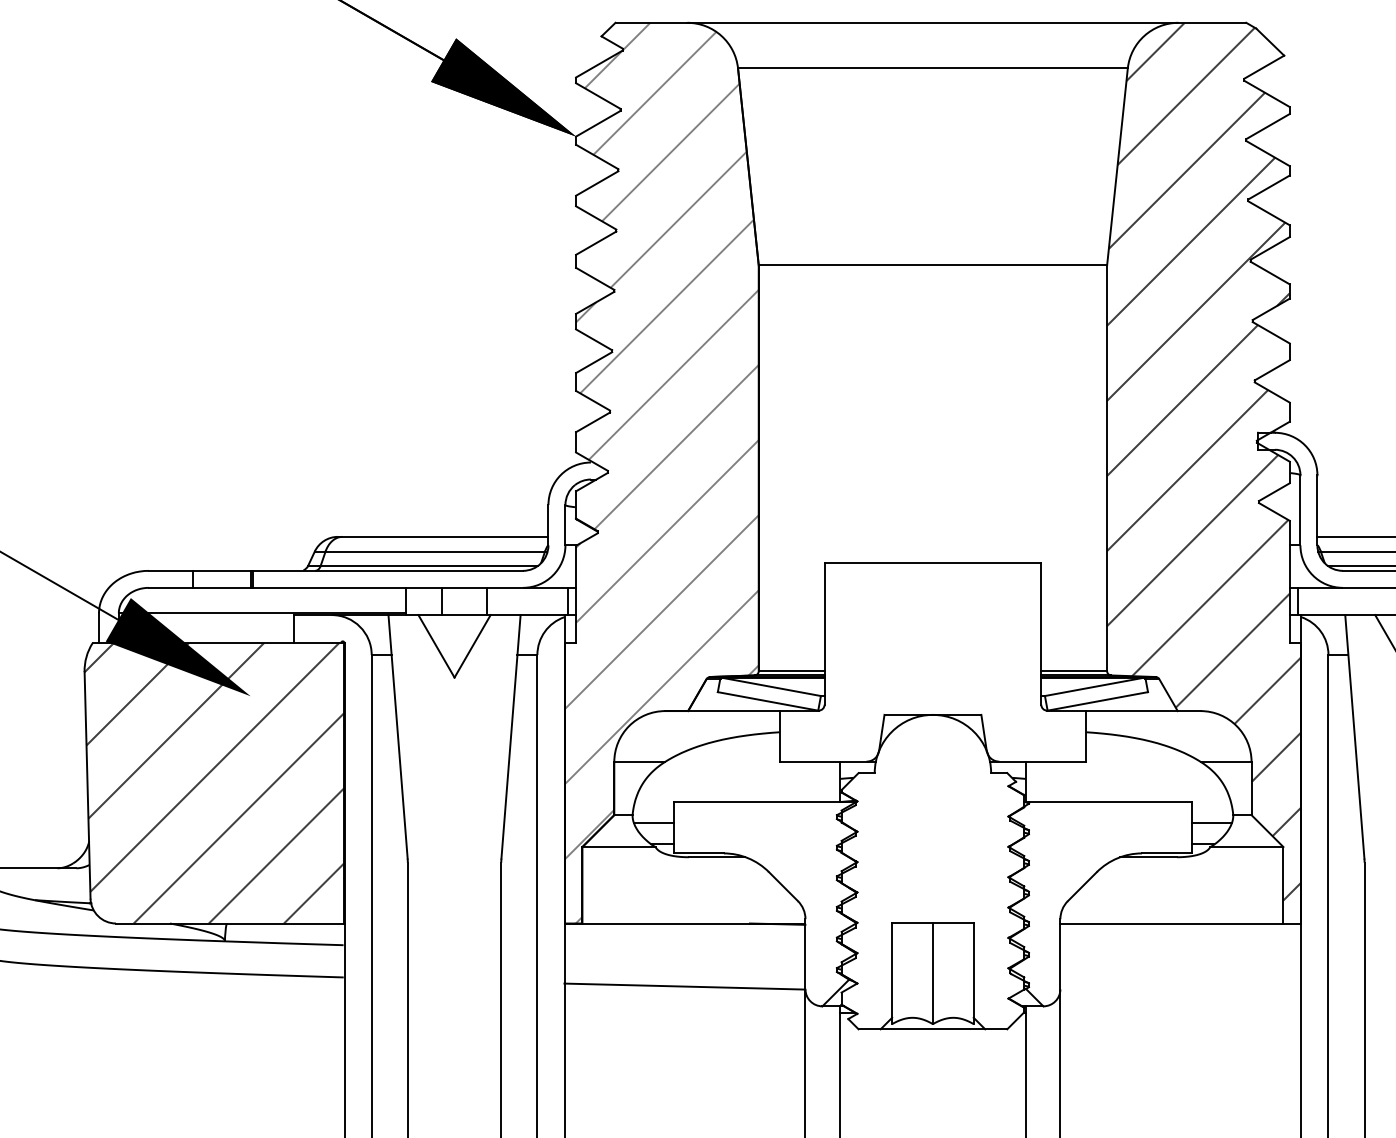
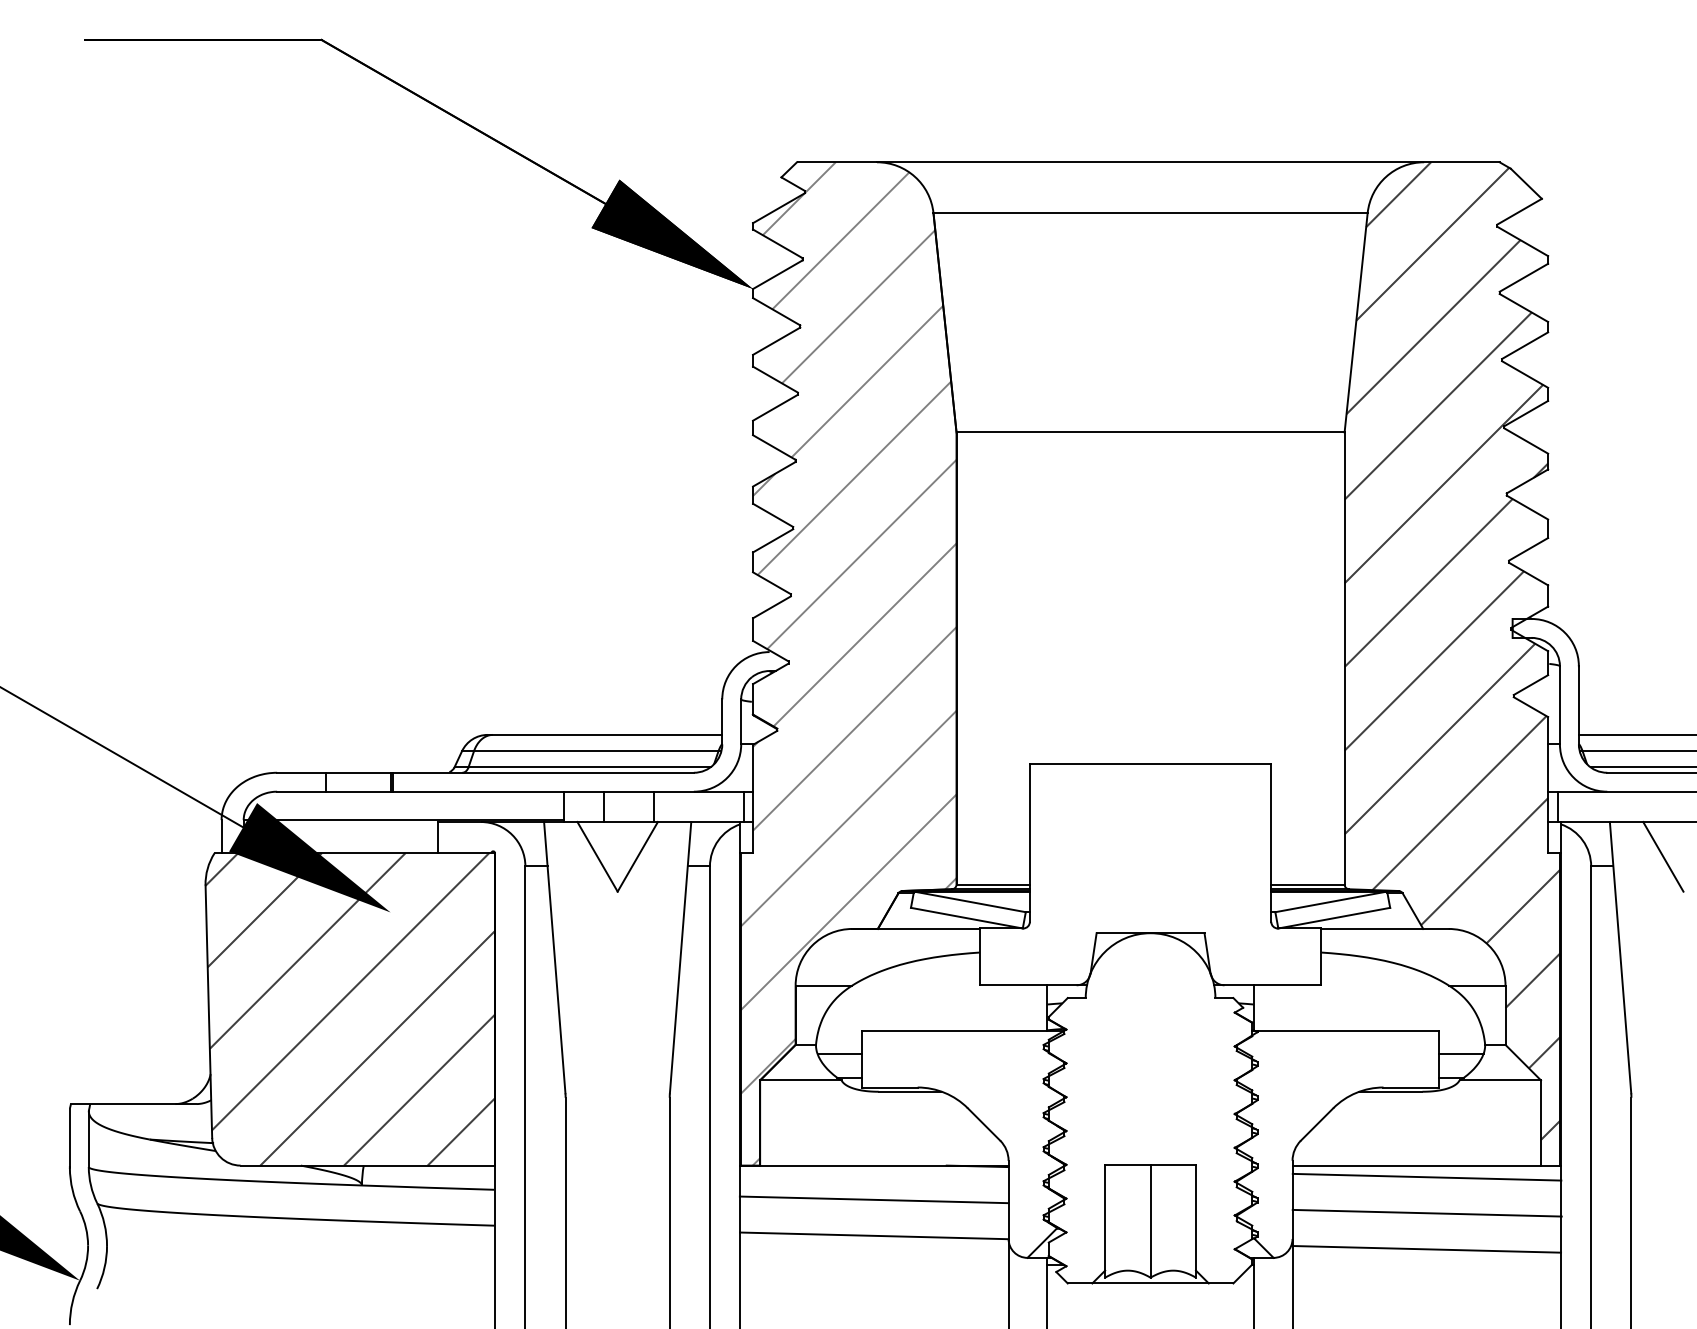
line: (1180, 933) -> (1426, 1176), added
line: (684, 953) -> (873, 1199), added
line: (1180, 965) -> (1426, 1212), added
line: (1180, 998) -> (1426, 1249), added

